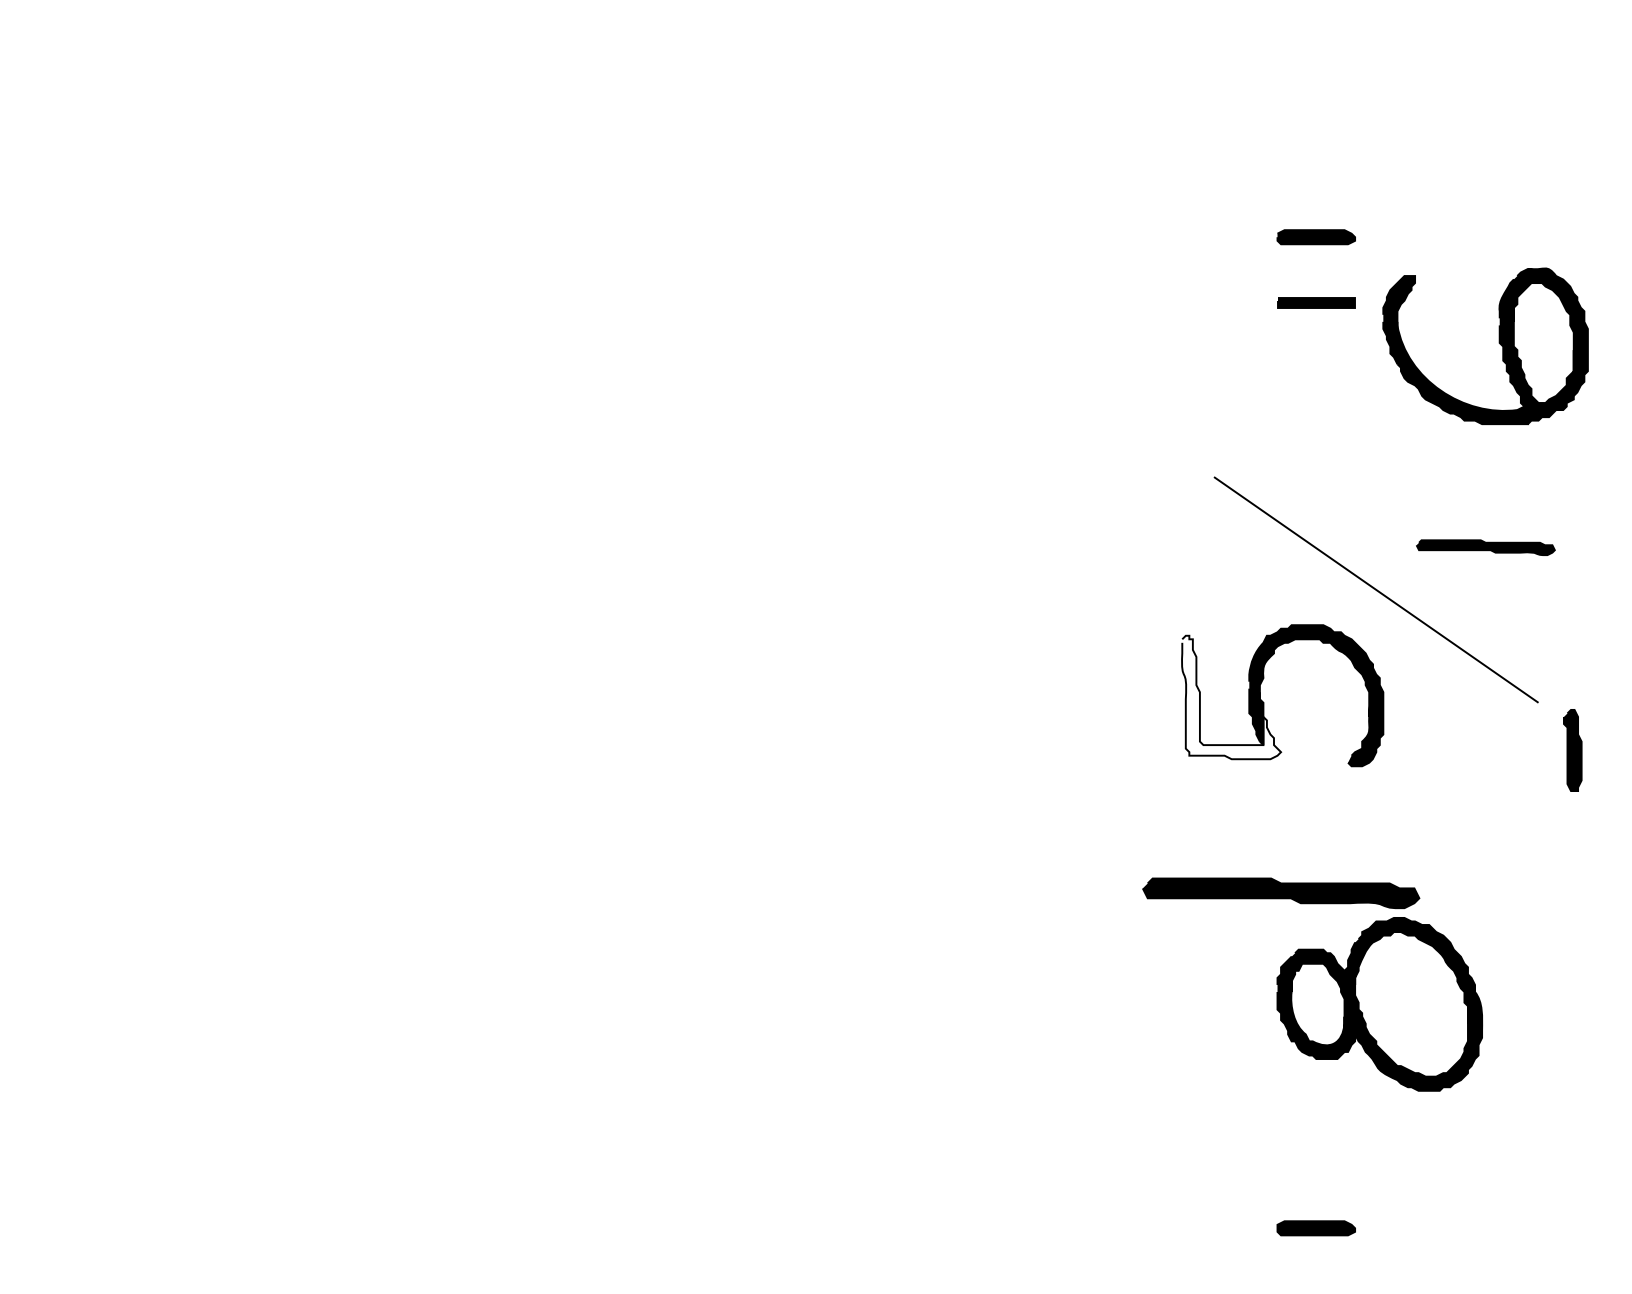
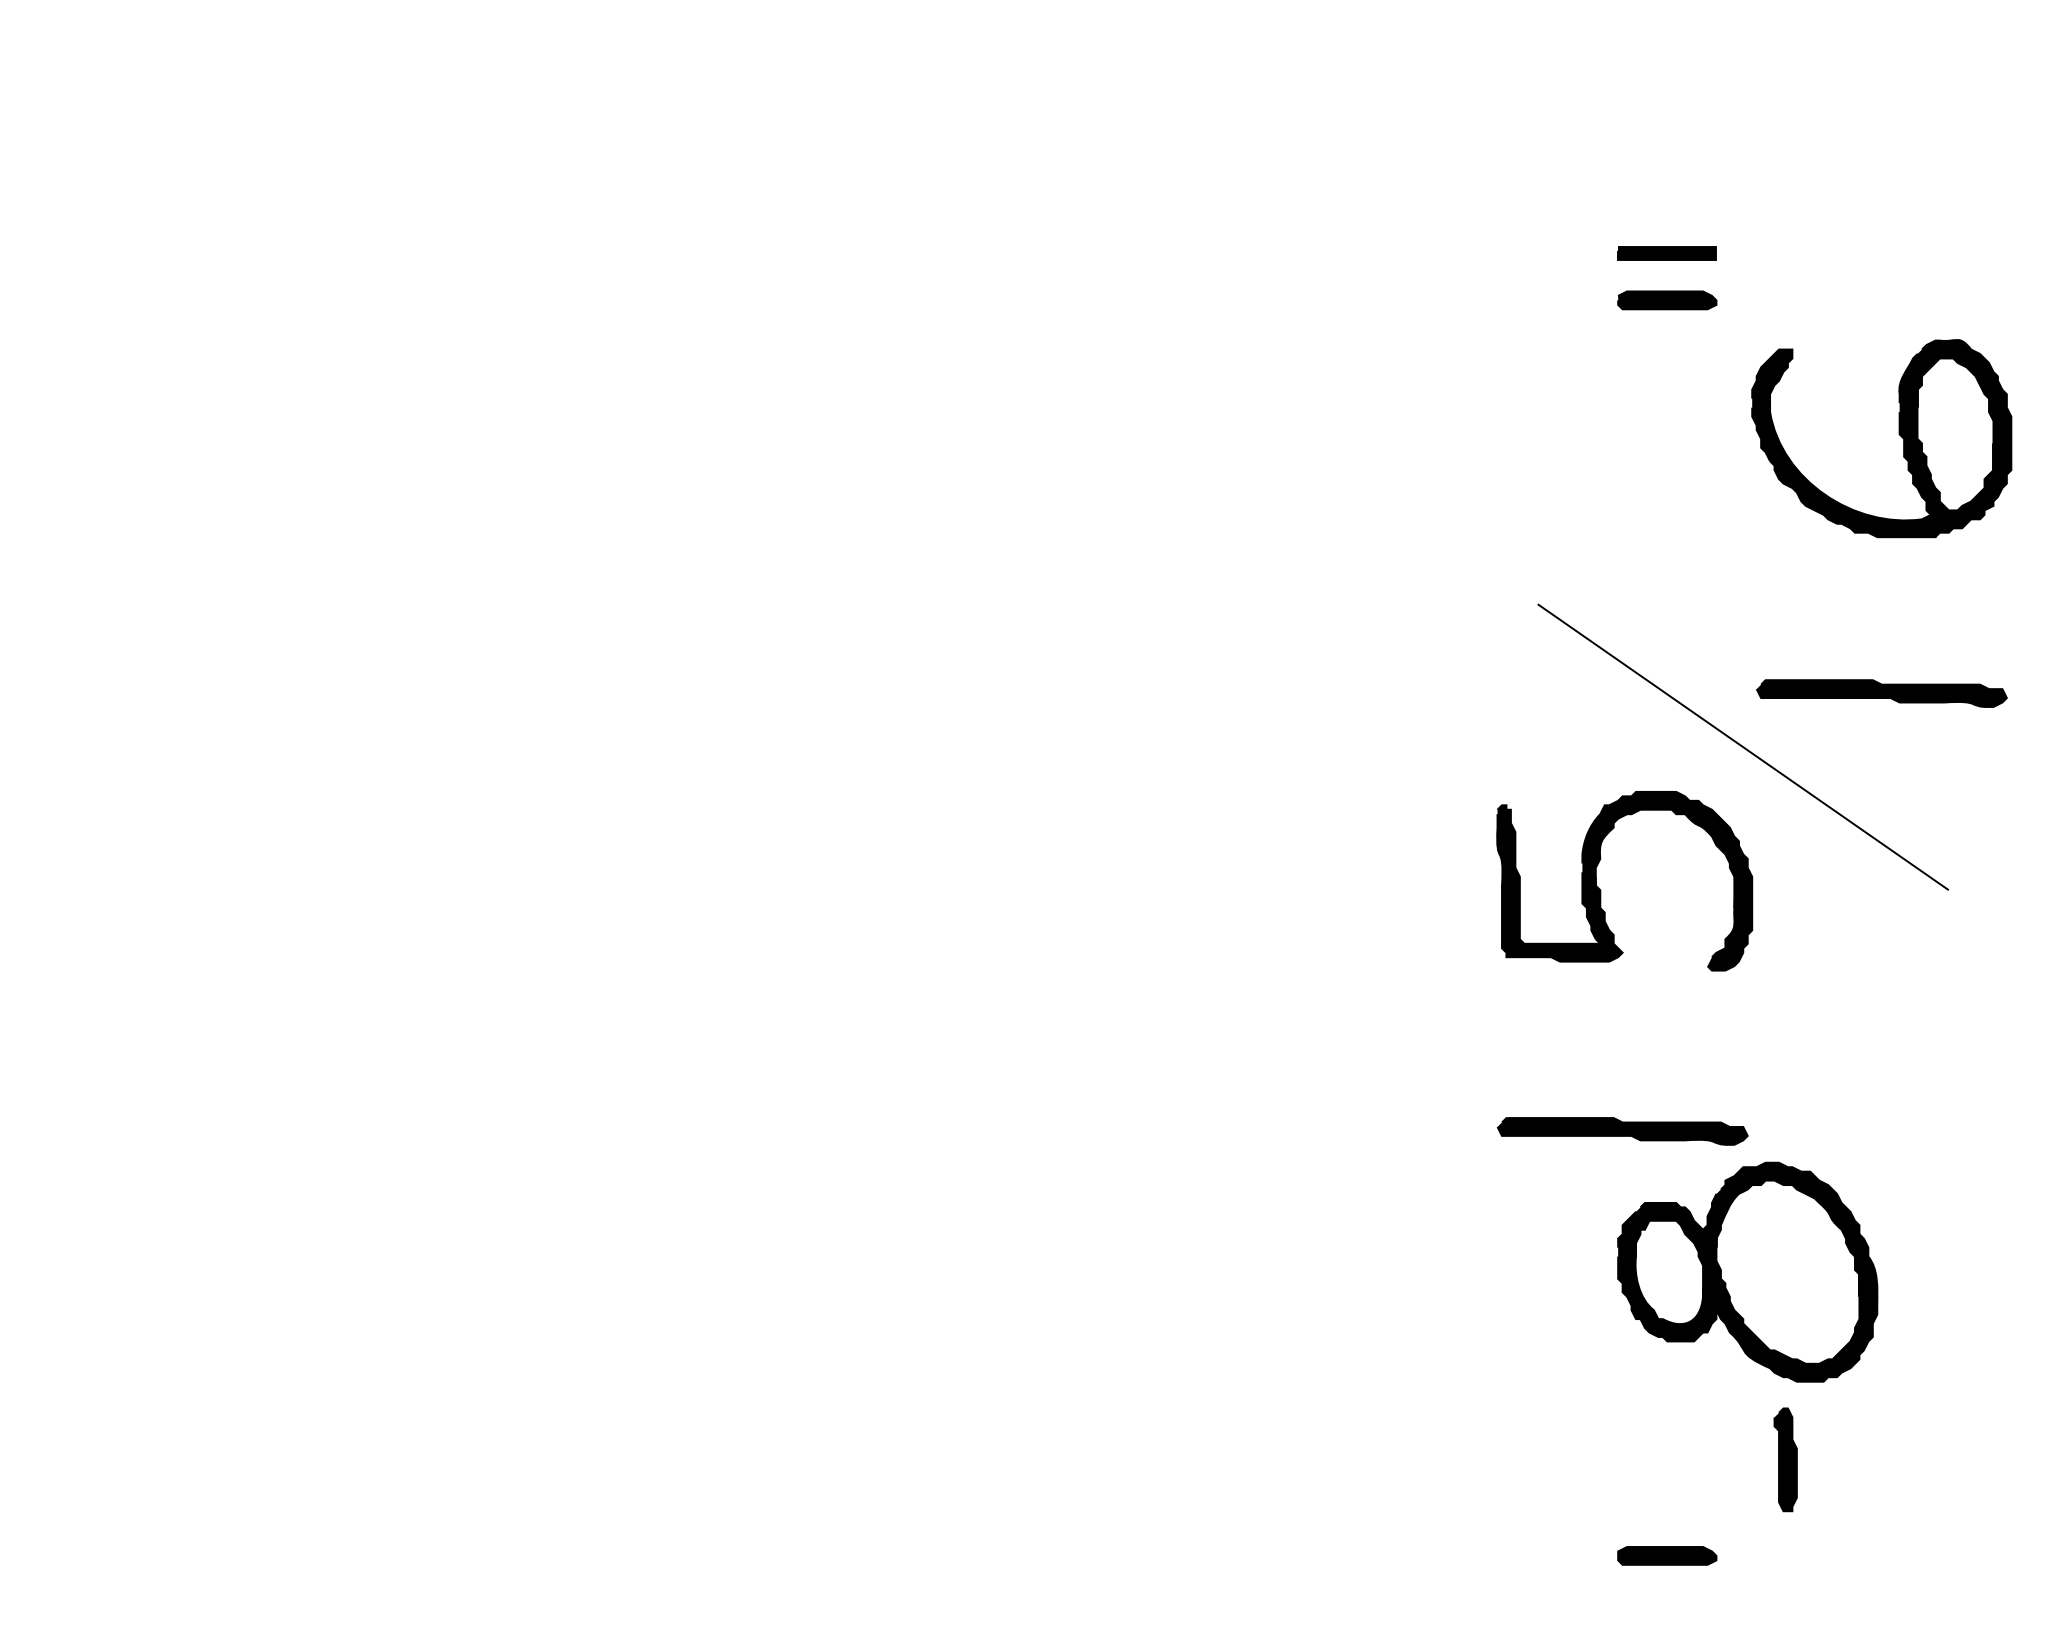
part: (1316, 302) -> (1667, 252), moved
part: (1485, 547) -> (1881, 693), size x1.43
fill: (1231, 697) -> (1559, 883), added
part: (1572, 750) -> (1785, 1459), moved
part: (1280, 892) -> (1621, 1130), size x0.71

